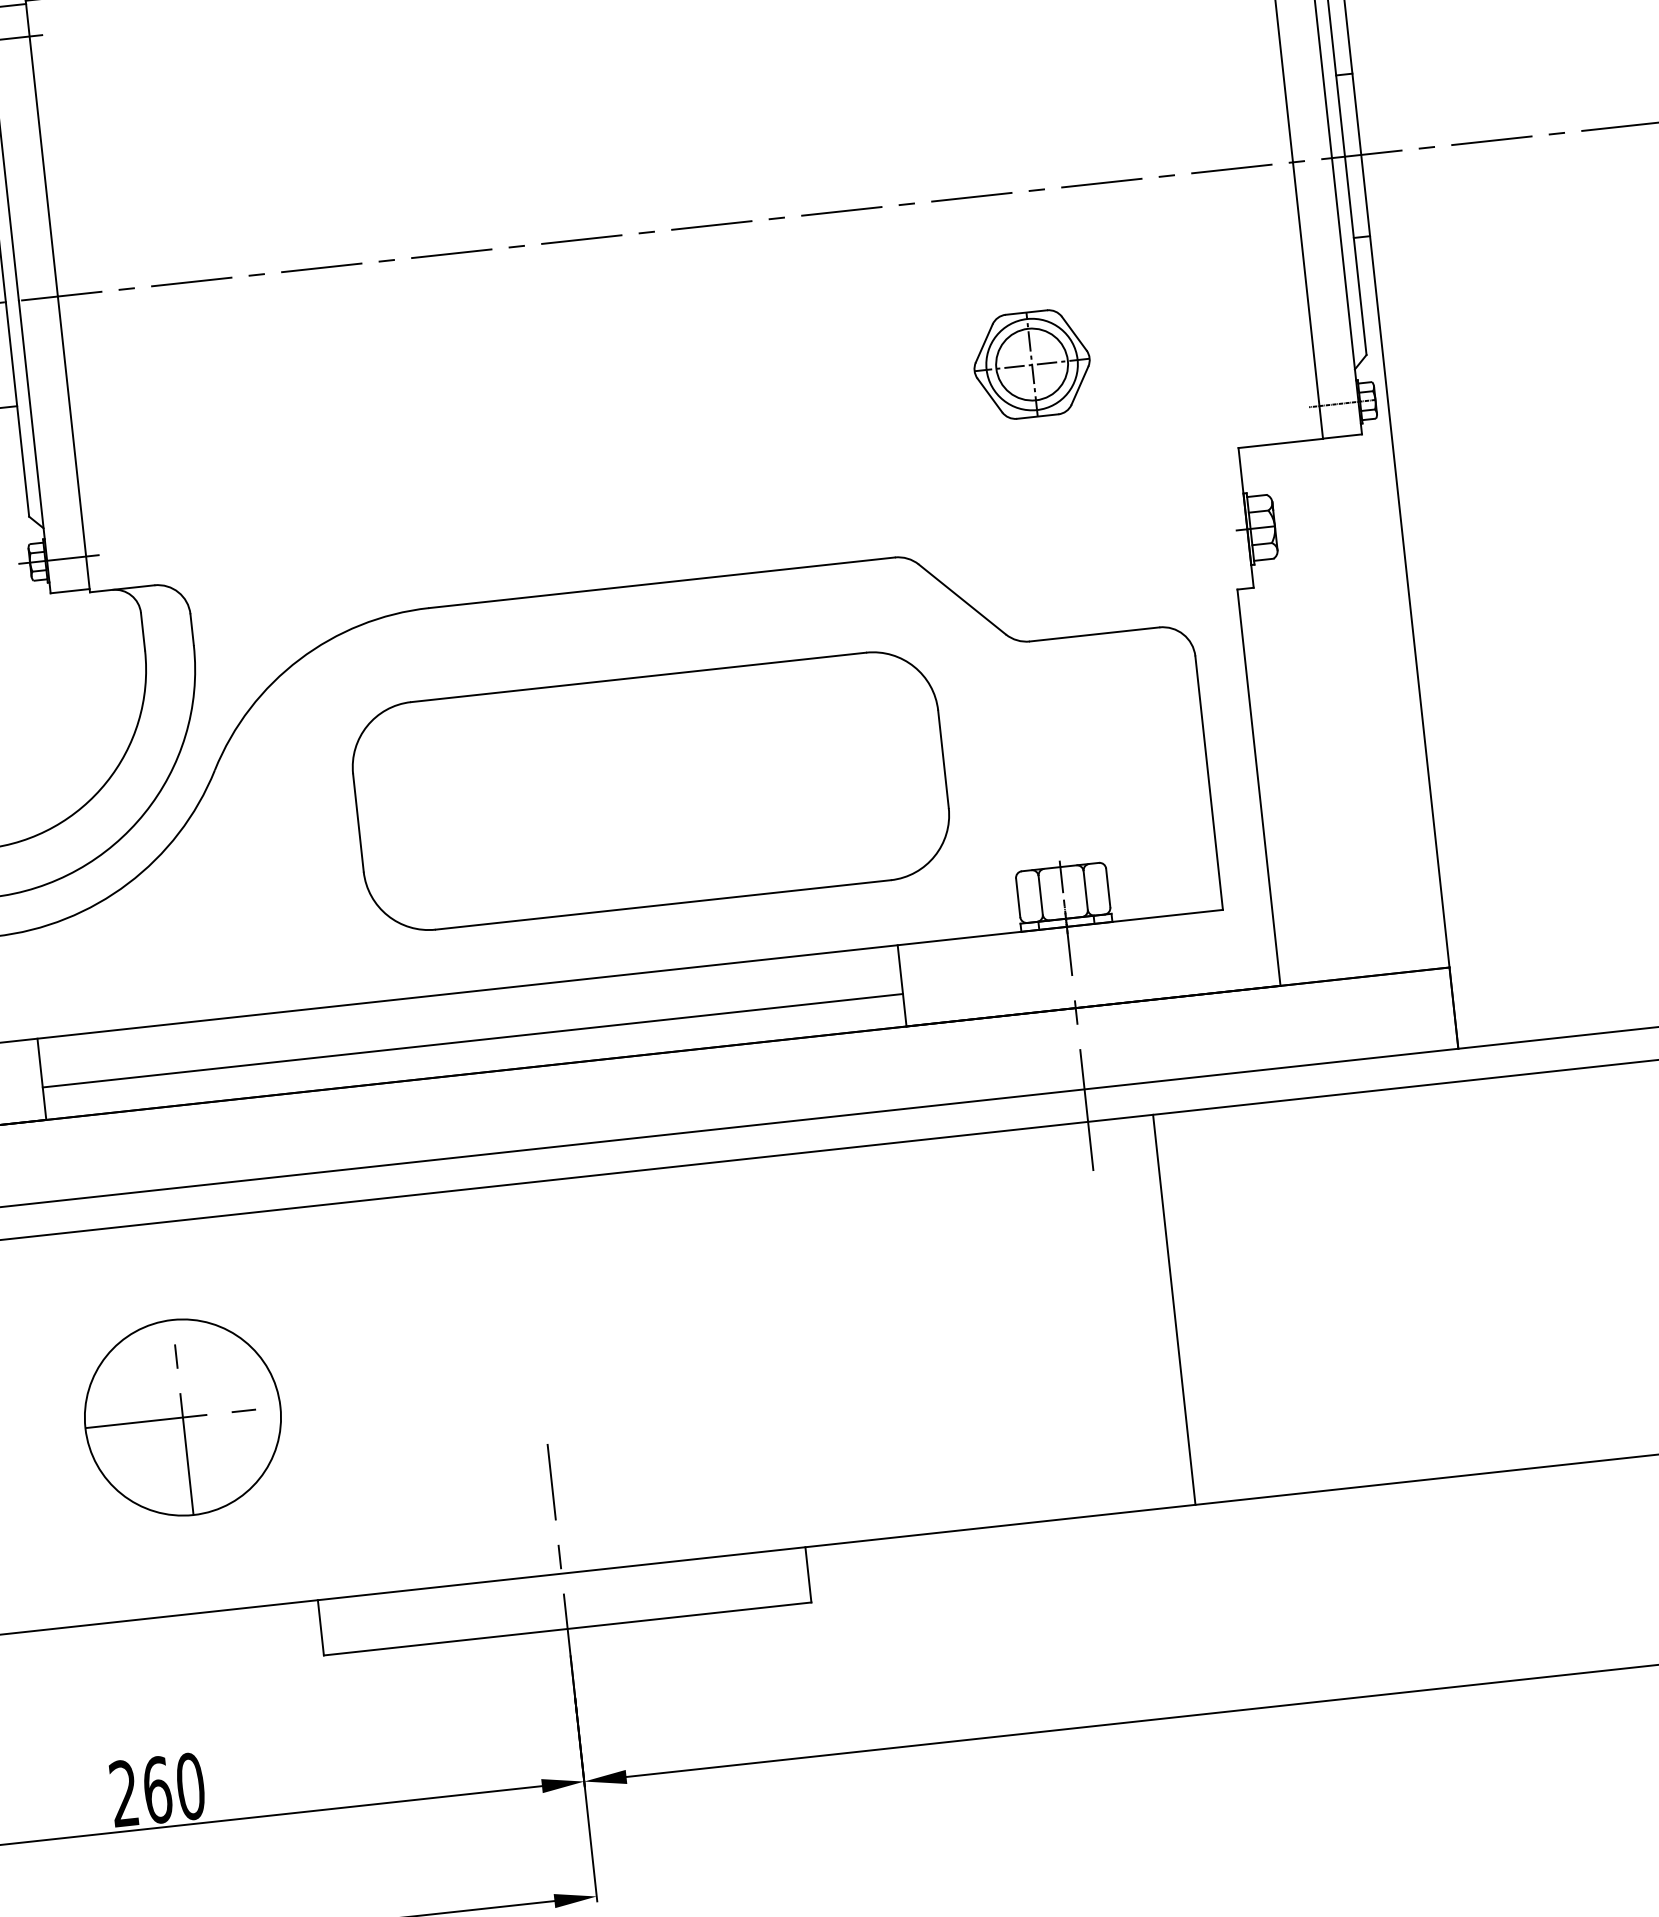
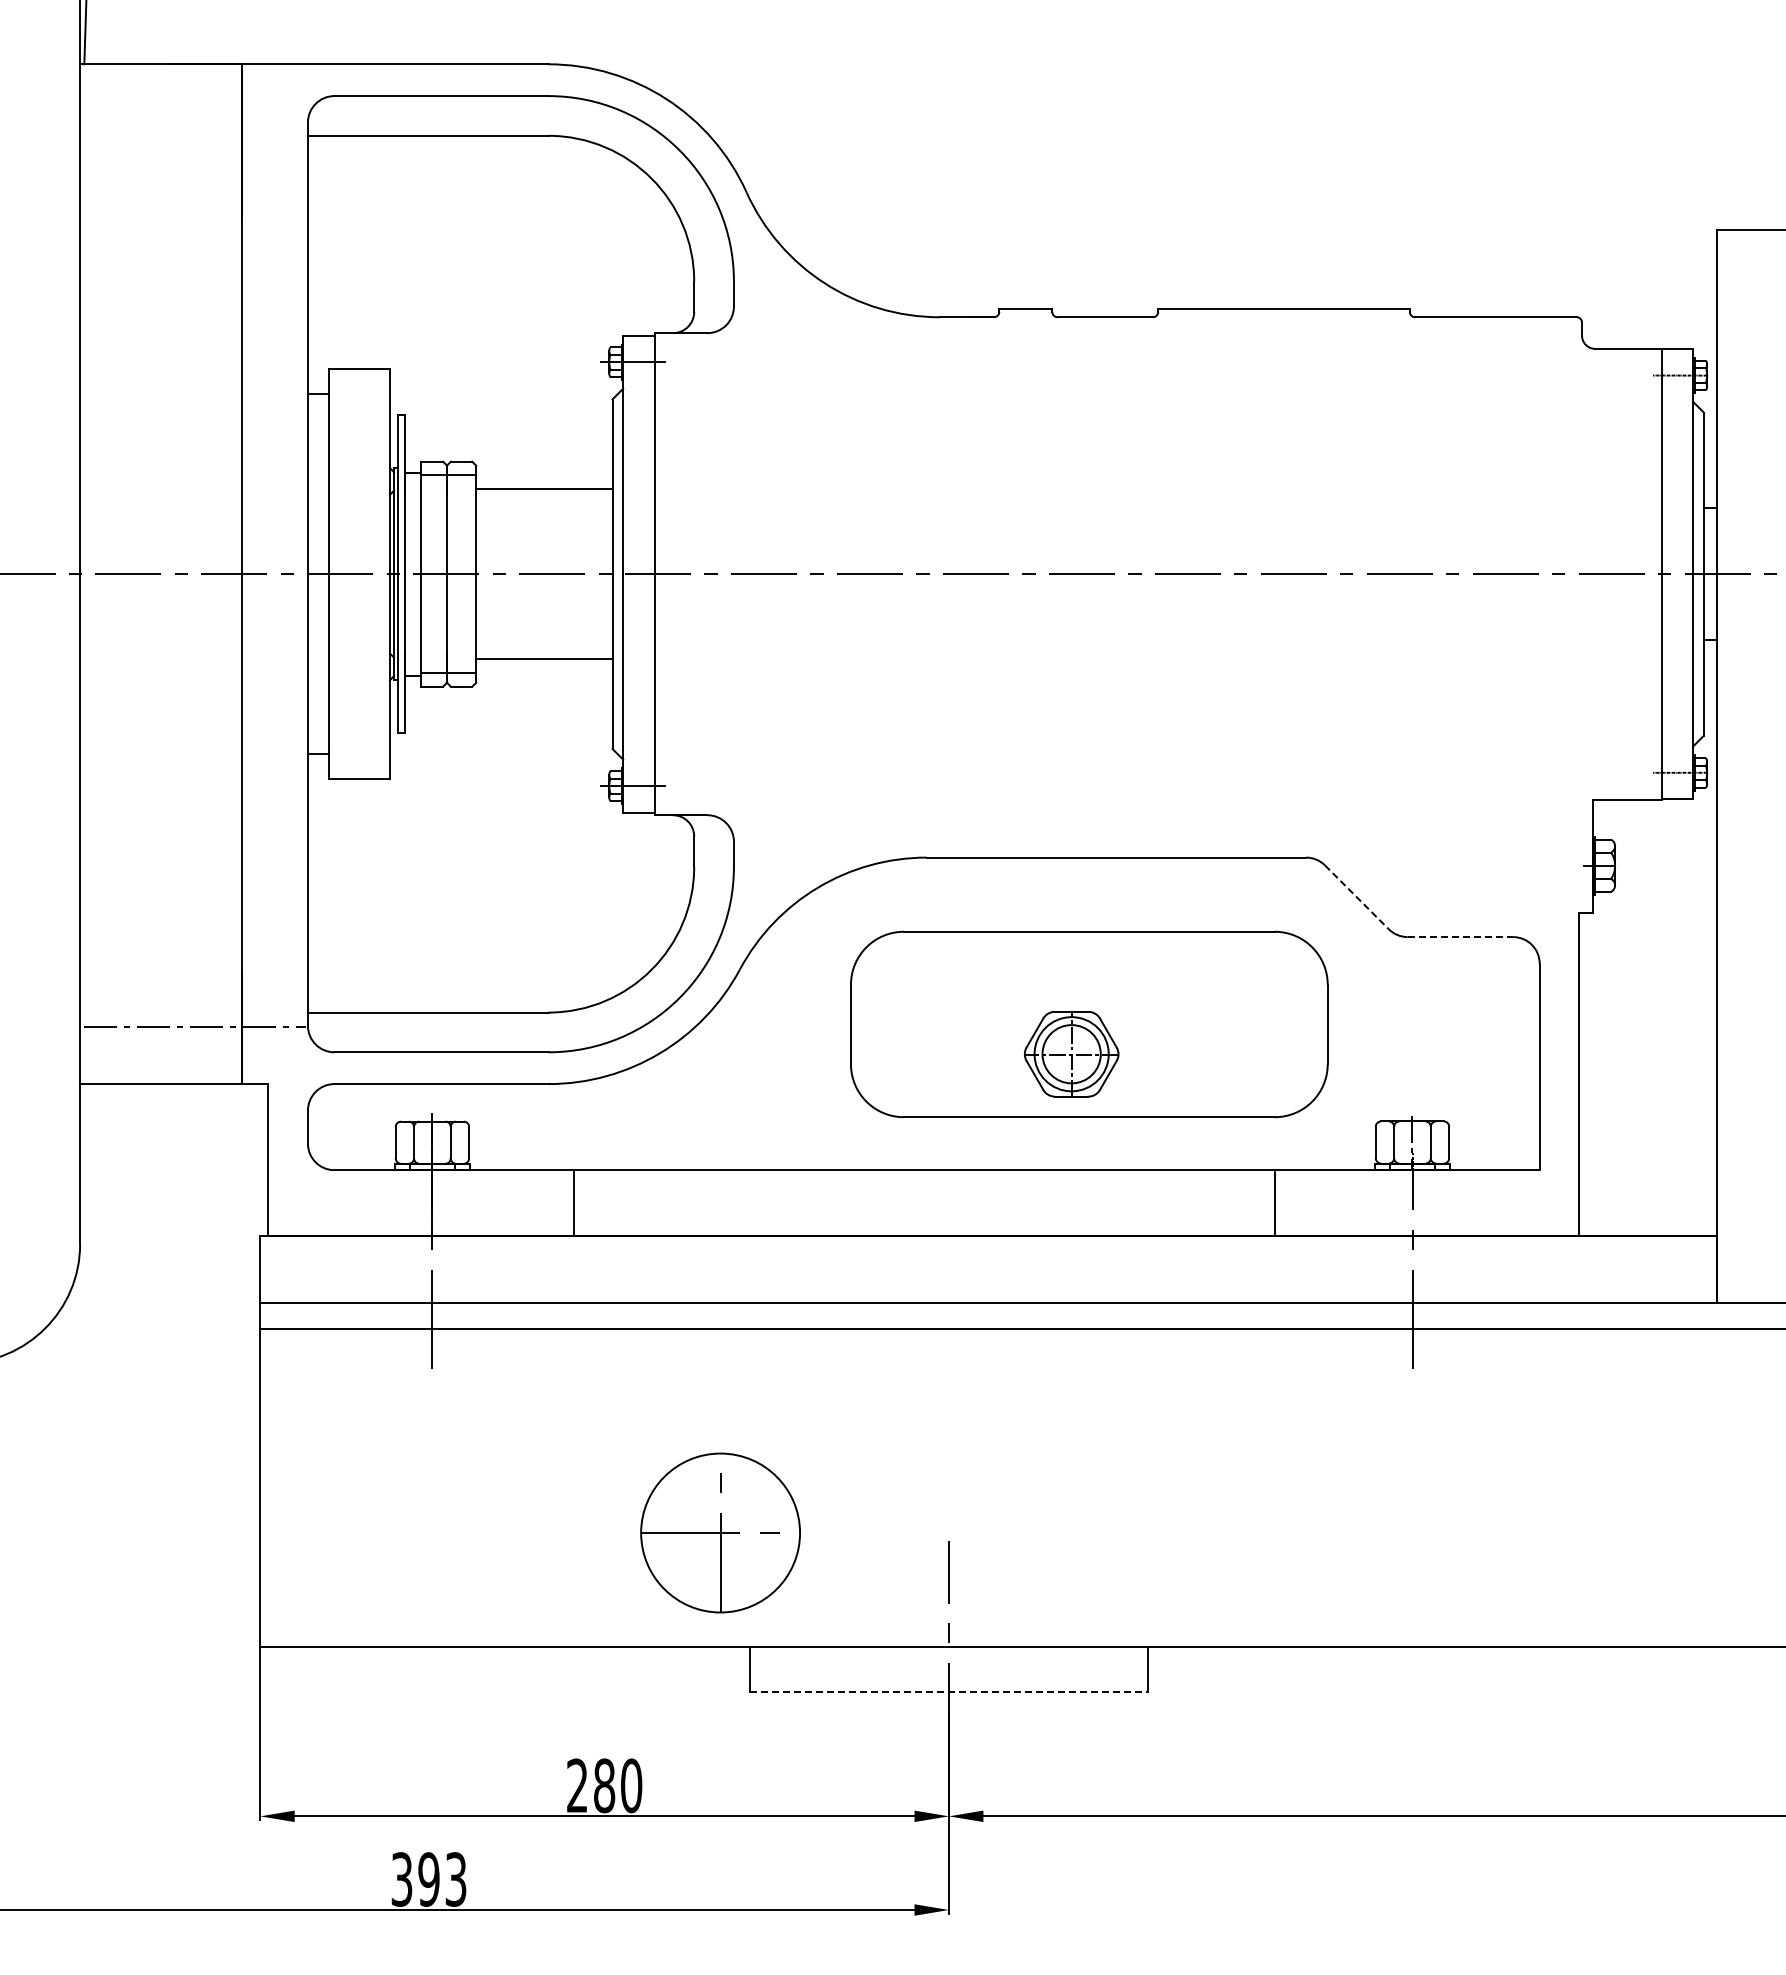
part: (1031, 364) -> (1071, 1054), moved
line: (963, 599) -> (1357, 897), solid -> dashed
line: (1094, 634) -> (1460, 937), solid -> dashed
line: (472, 1040) -> (923, 1209), removed
line: (1174, 1309) -> (1465, 1487), removed
part: (182, 1416) -> (720, 1532), moved
line: (567, 1628) -> (948, 1691), solid -> dashed
text: (157, 1789) -> (604, 1785), 260 -> 280

